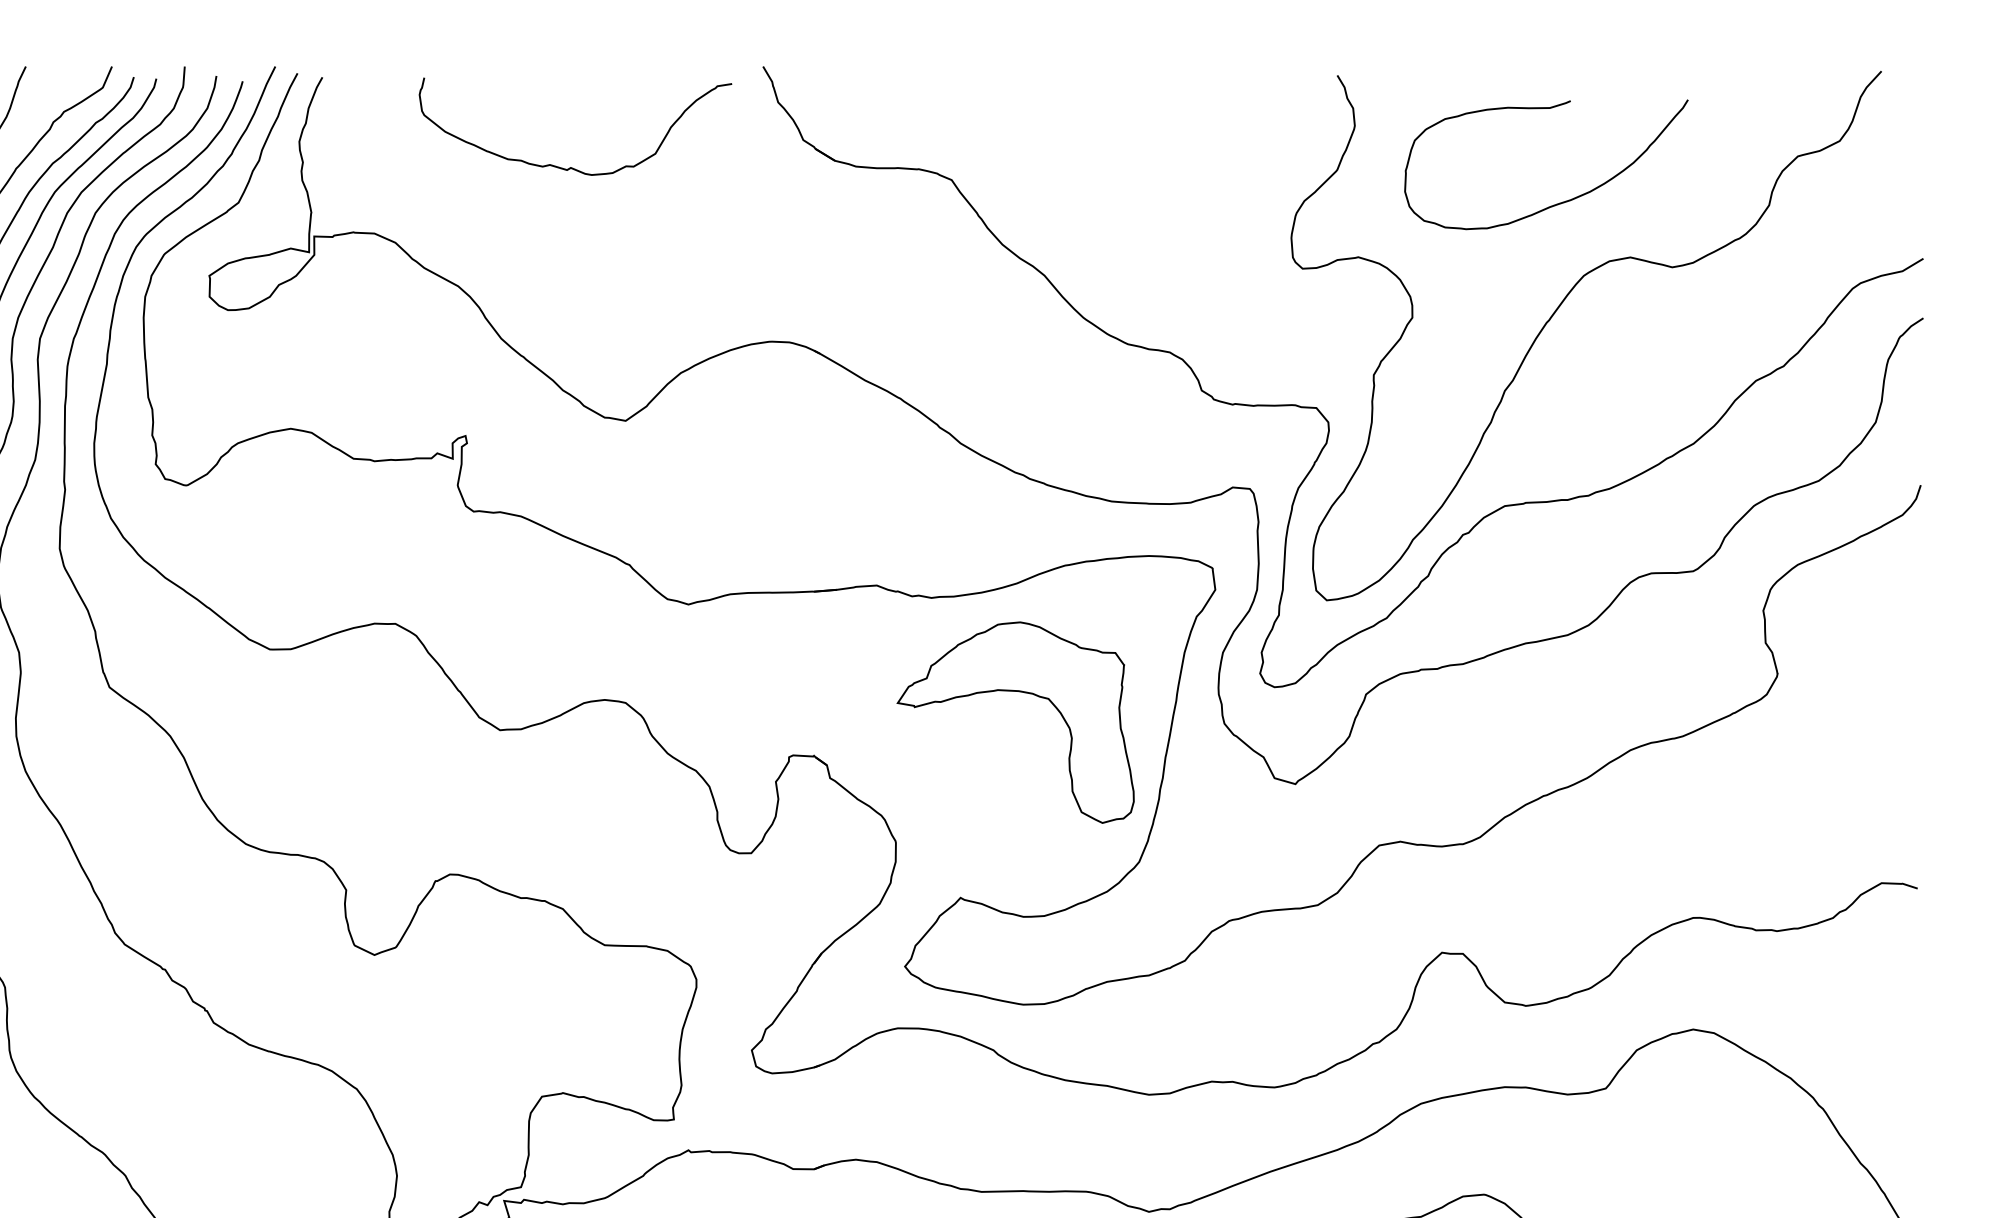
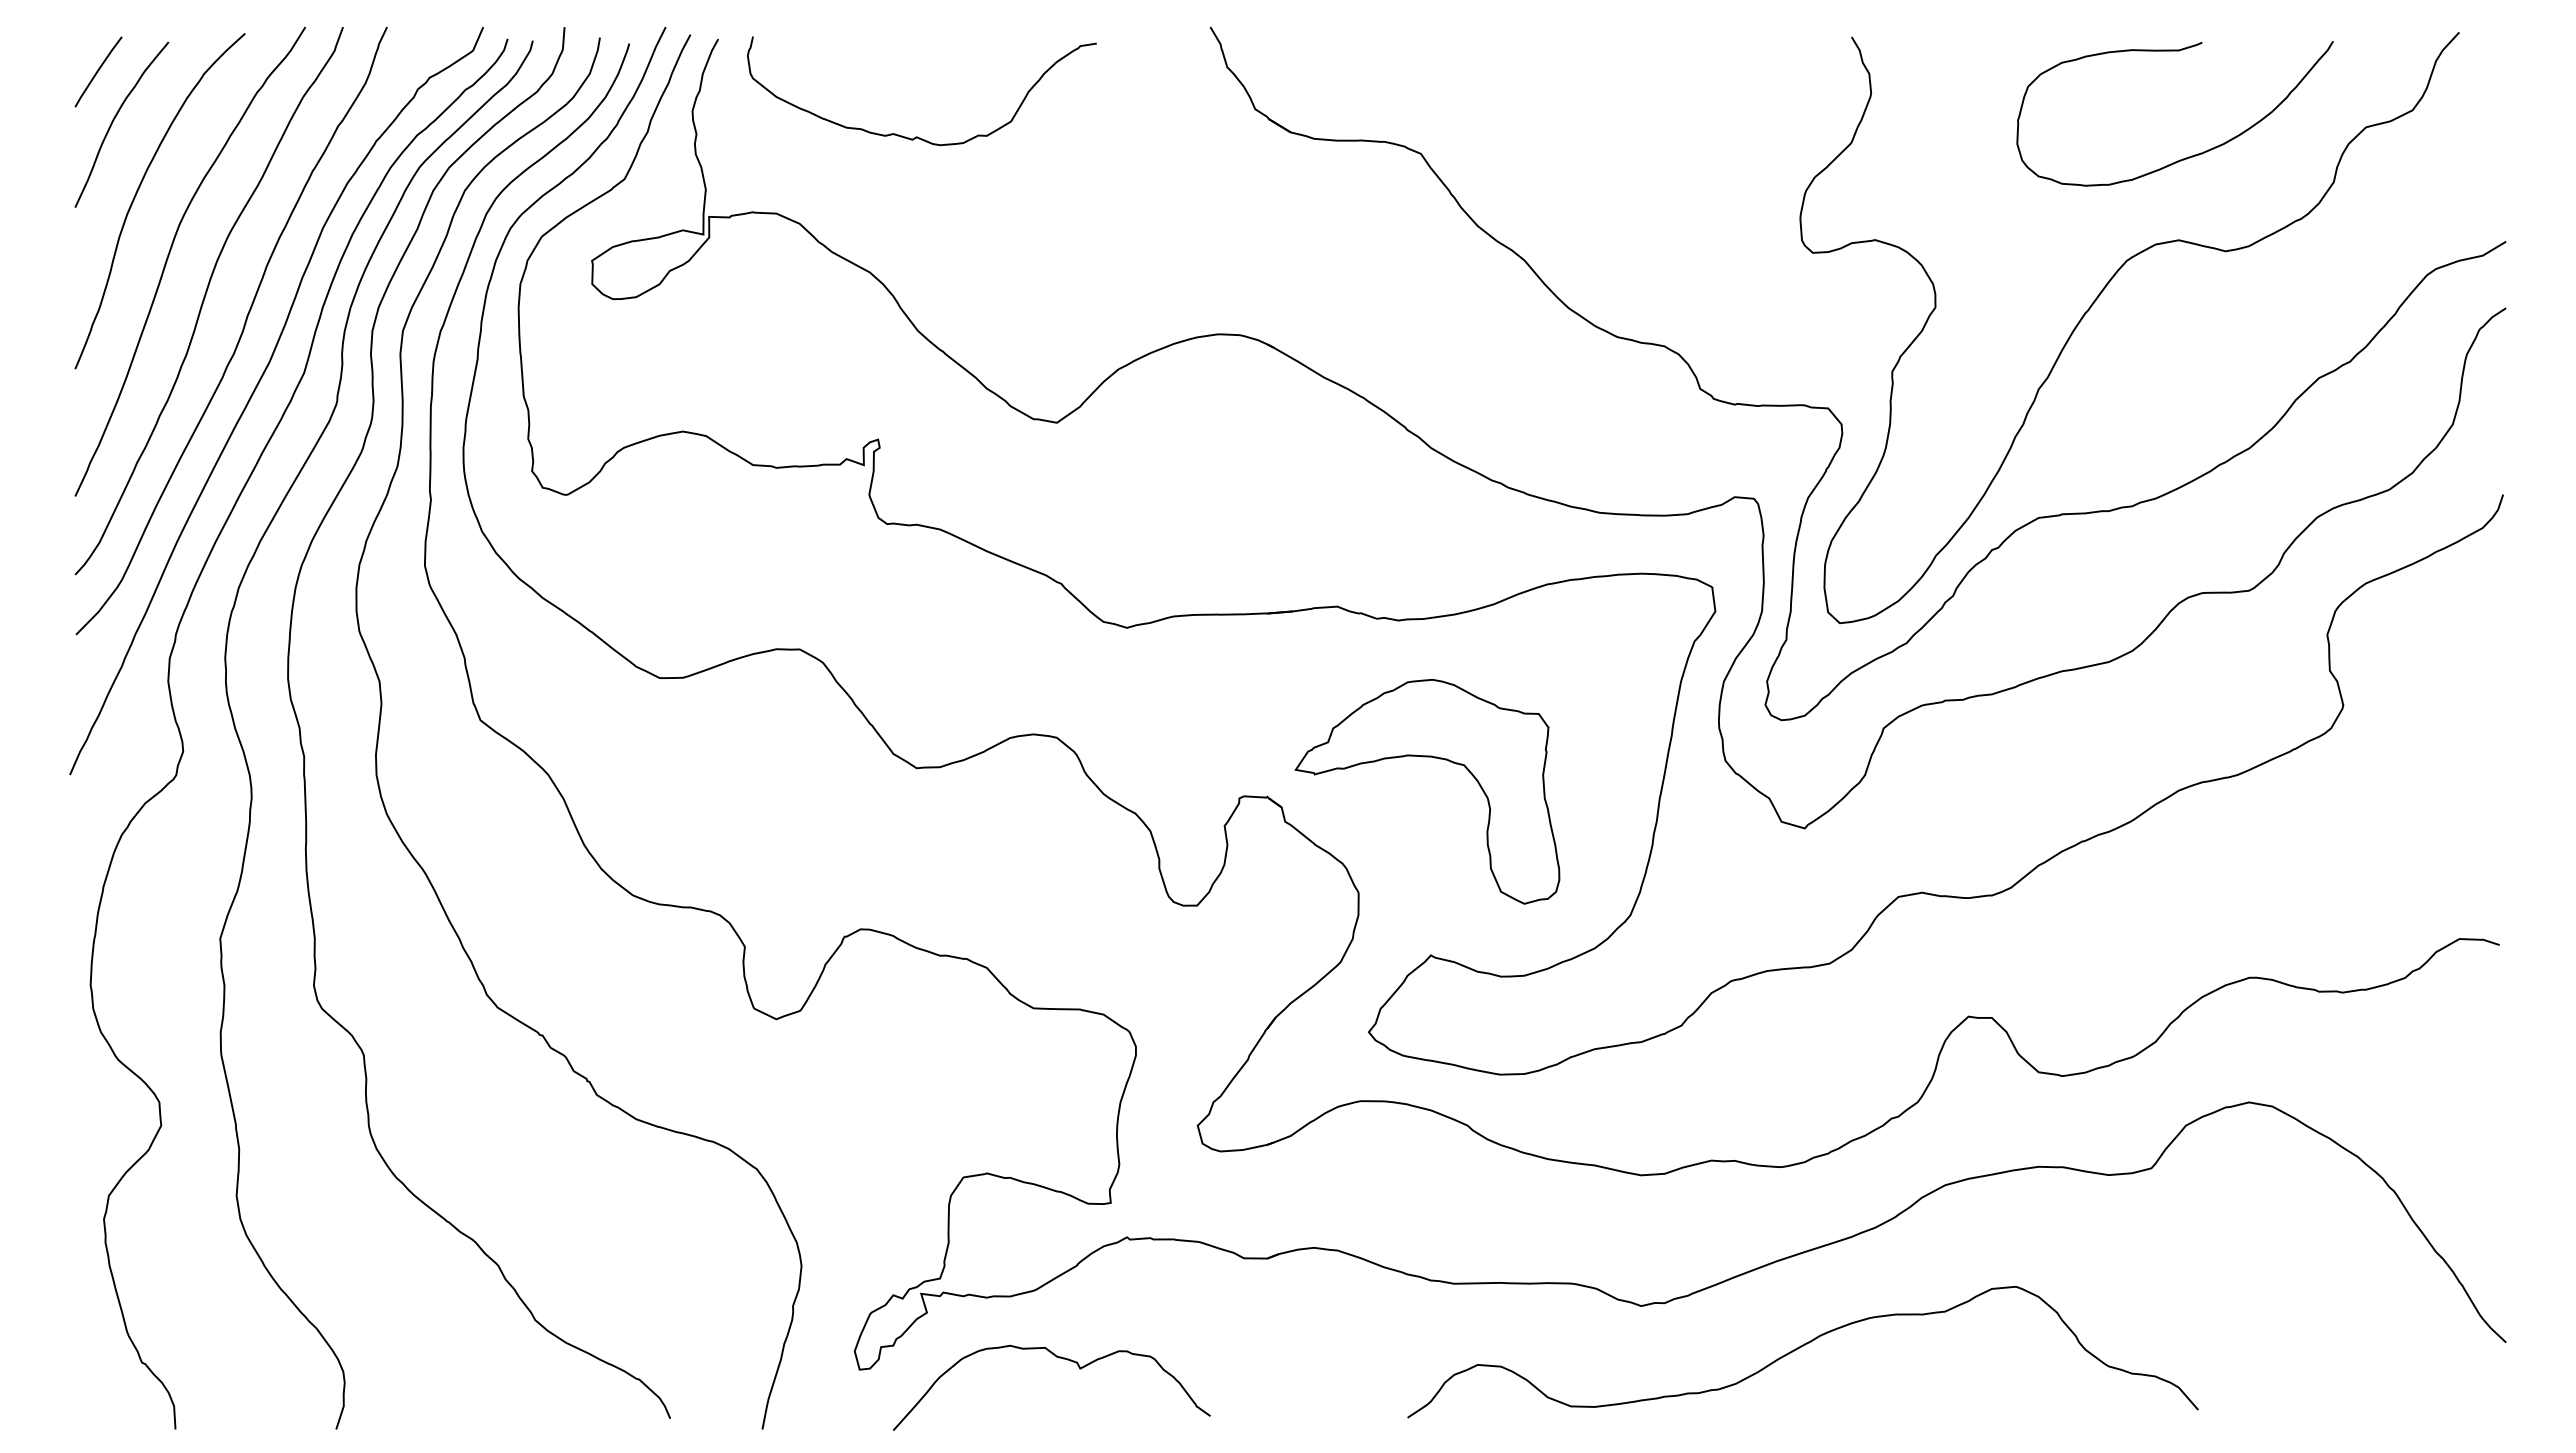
curve: (571, 167) -> (917, 136), moved
curve: (1558, 203) -> (2188, 156), moved
part: (1022, 692) -> (1434, 758), moved

